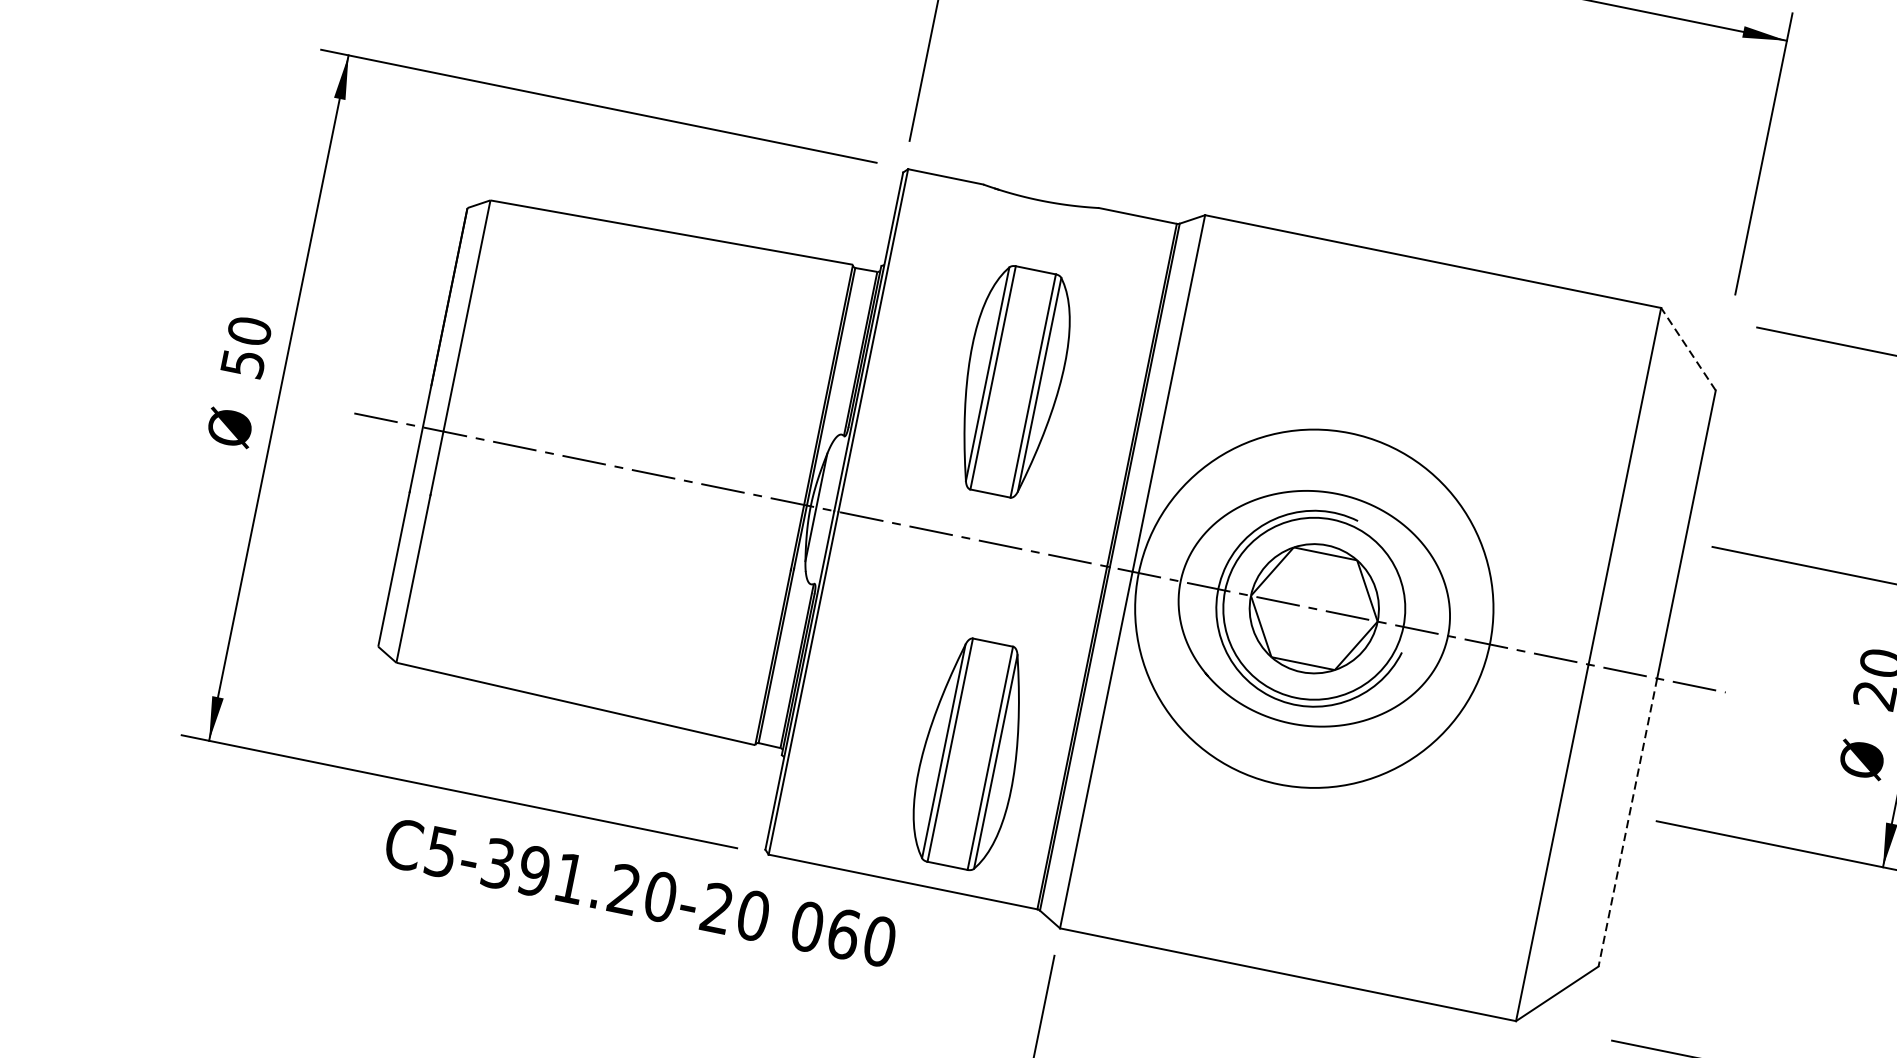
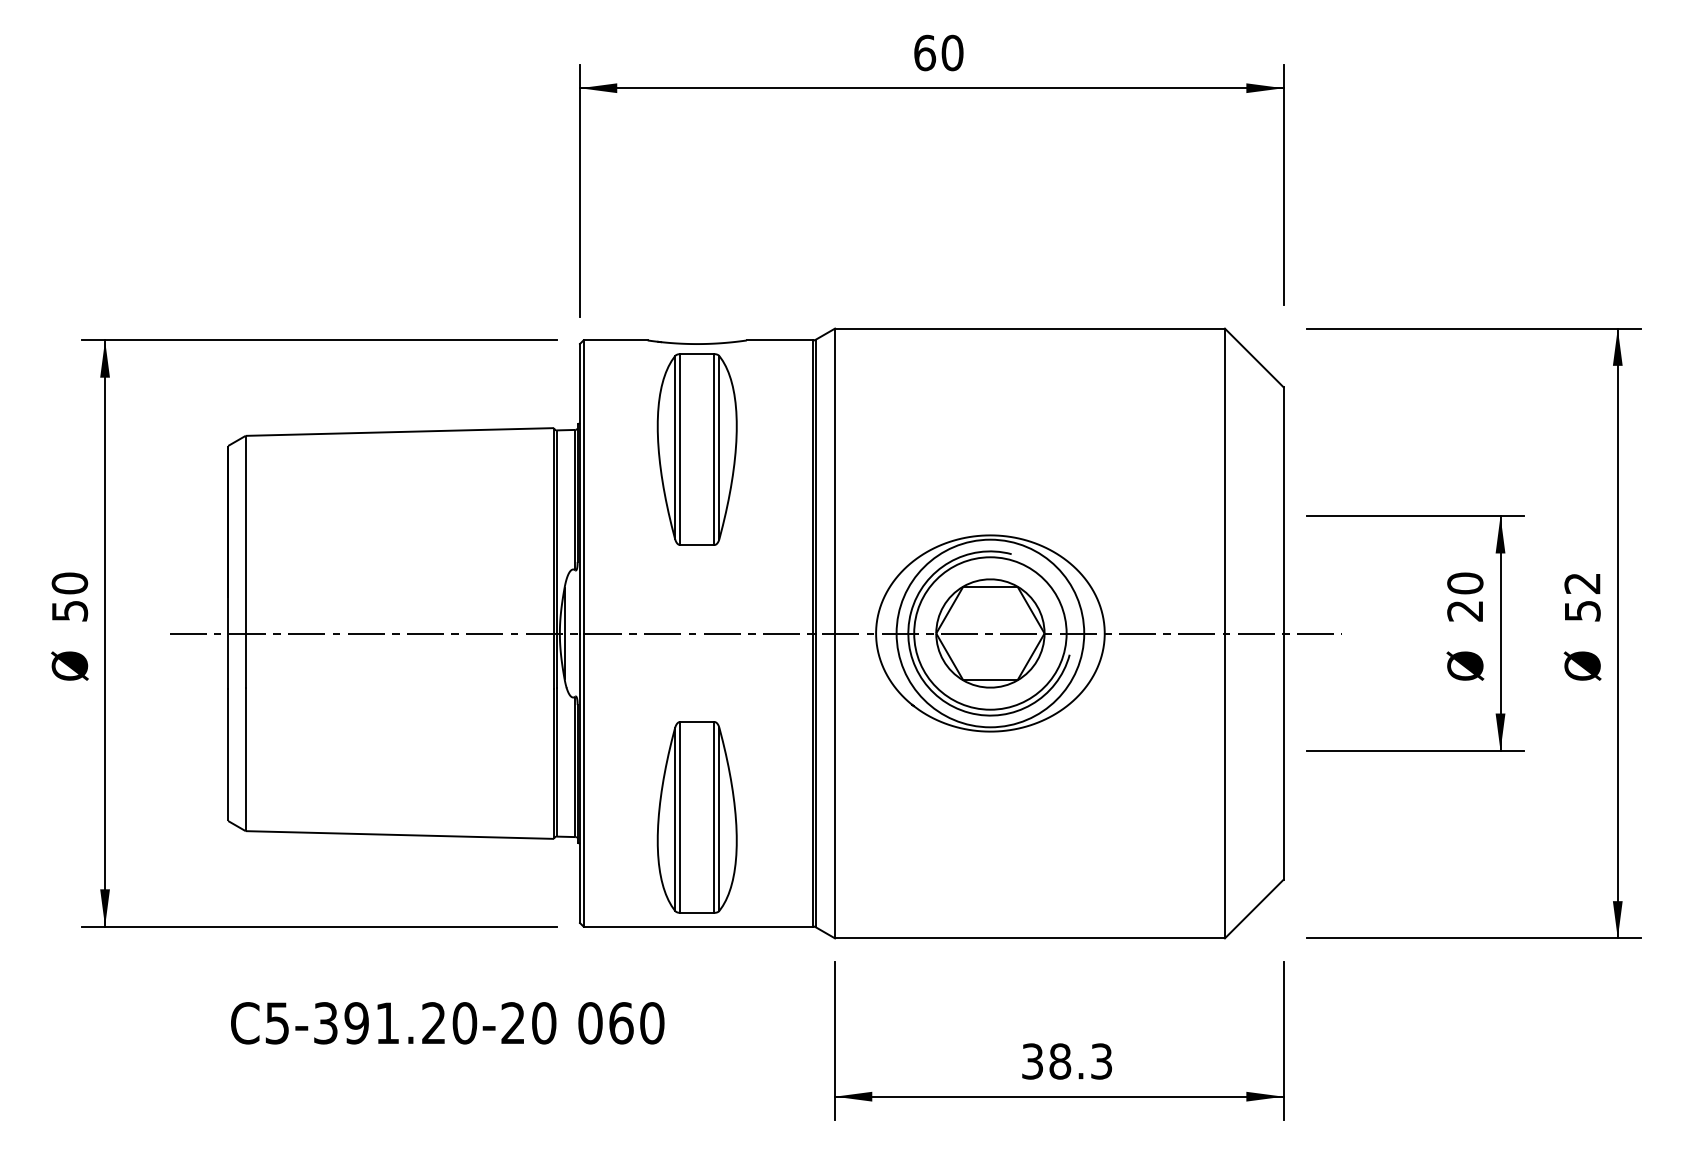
line: (1687, 348) -> (1253, 357), dashed -> solid
part: (1012, 381) -> (696, 449), moved
circle: (1314, 608) -> (990, 633), size x0.62
part: (969, 754) -> (696, 817), moved
line: (1627, 823) -> (1283, 757), dashed -> solid
text: (640, 893) -> (447, 1023), moved

